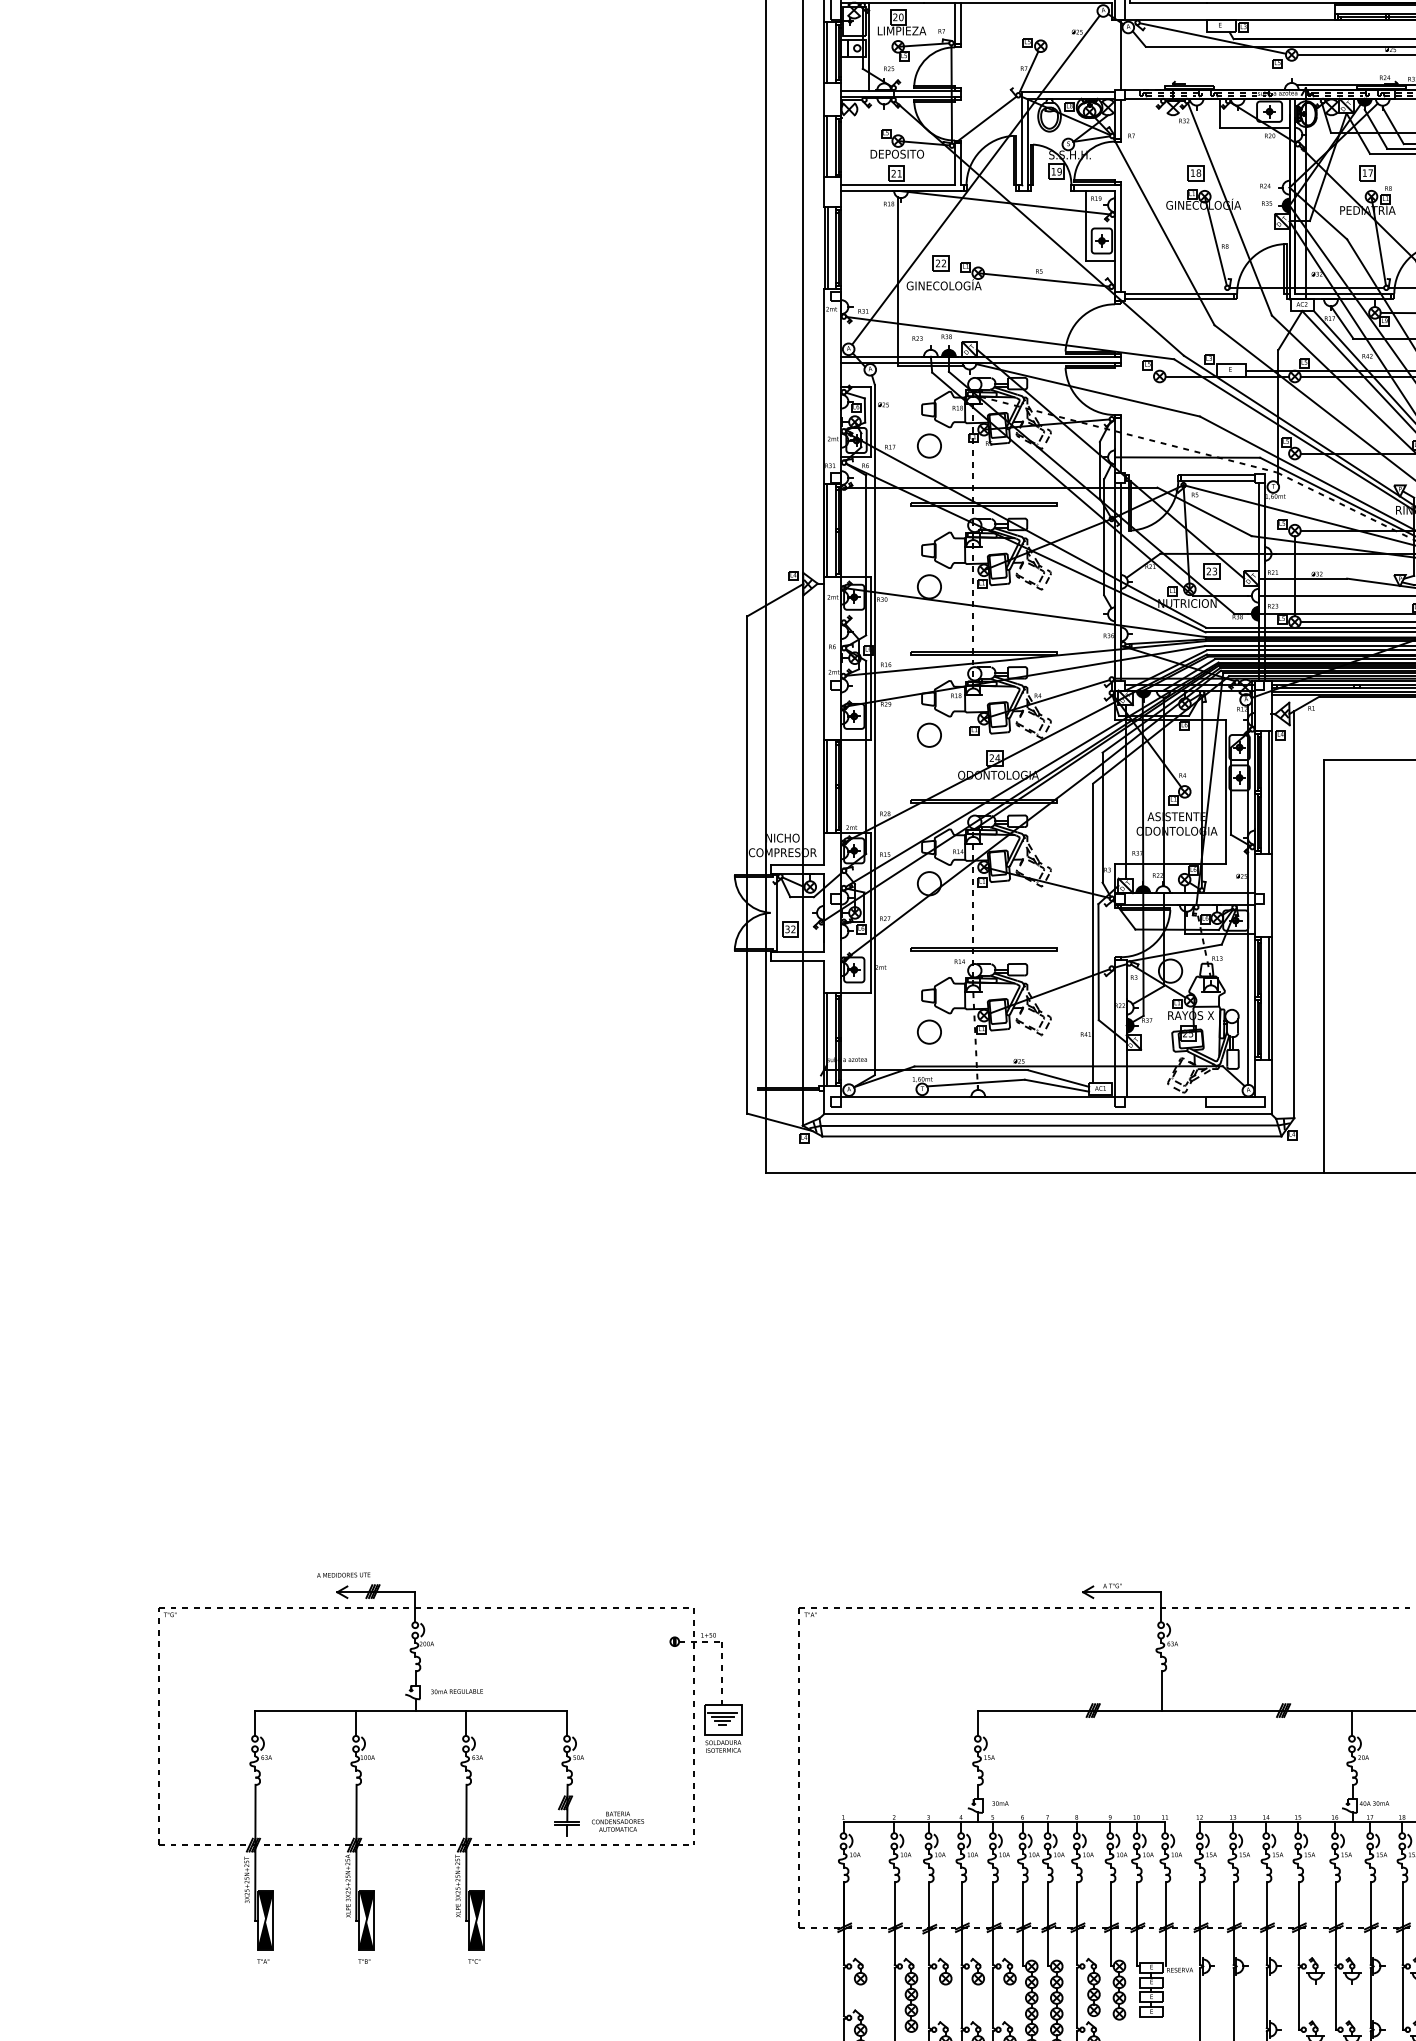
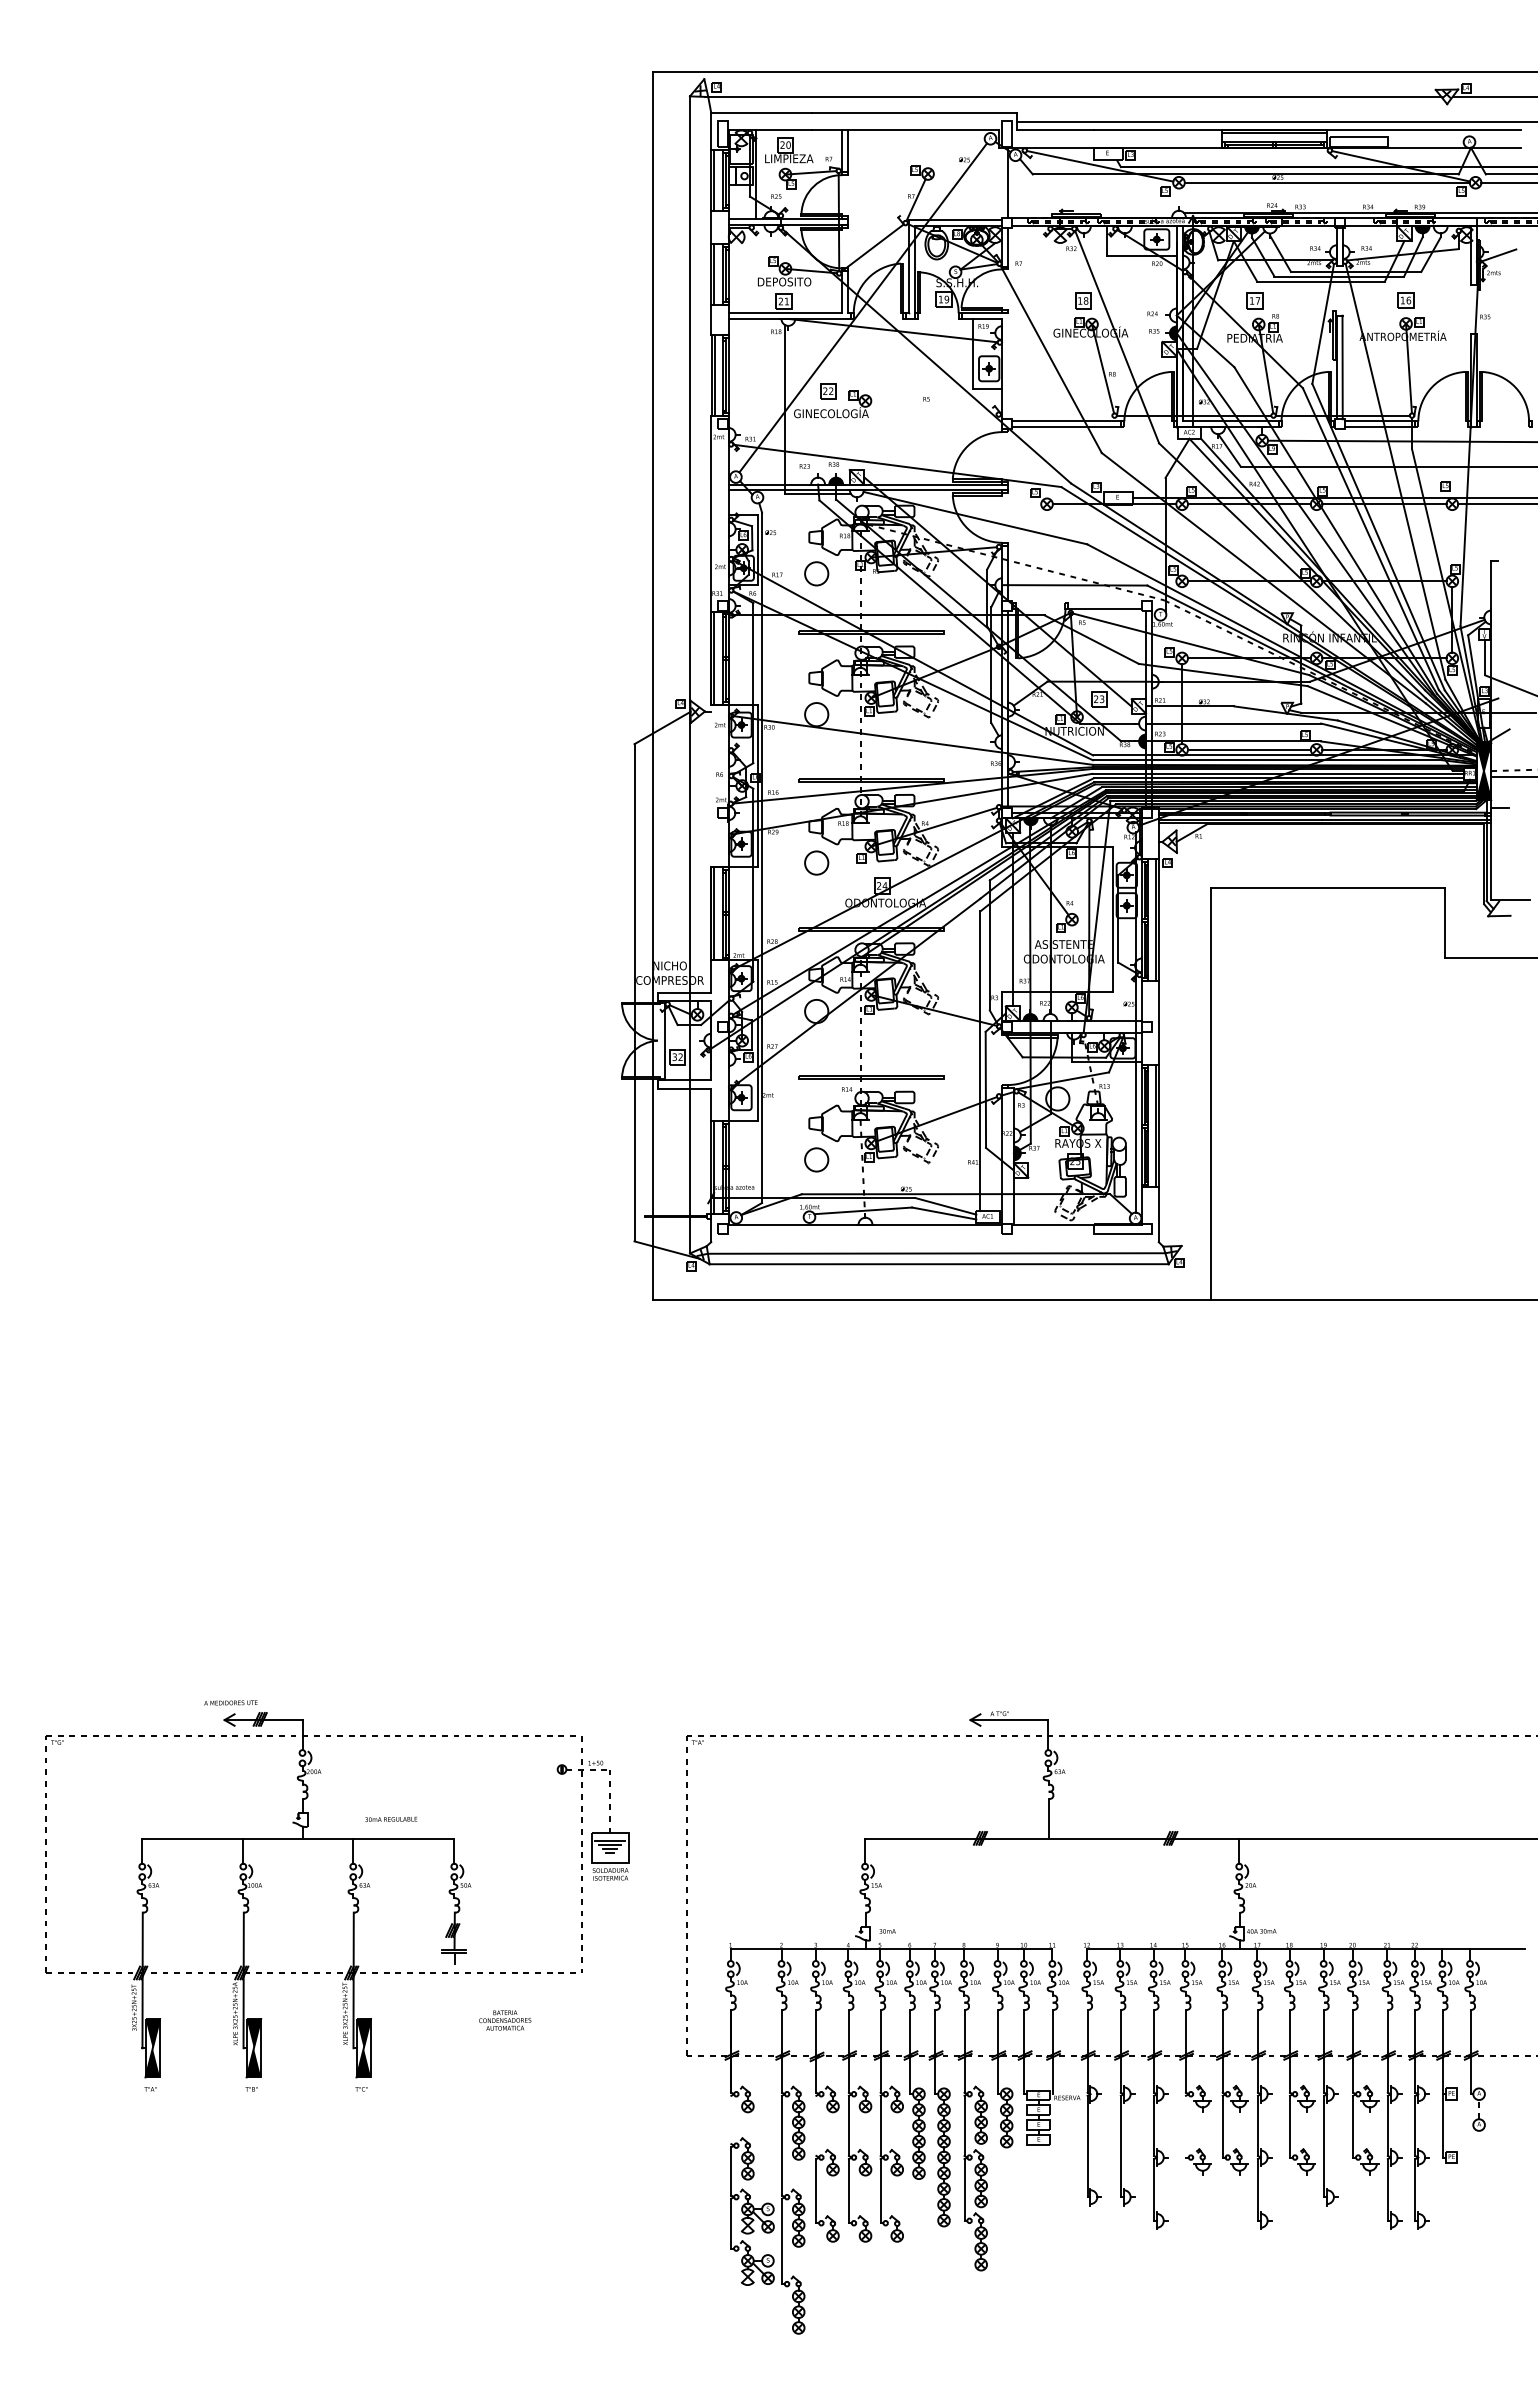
line: (1121, 238) -> (1008, 366), removed
line: (1043, 279) -> (930, 407), removed
line: (1217, 475) -> (1104, 603), removed
line: (824, 657) -> (711, 785), removed
line: (1294, 913) -> (1181, 1041), removed
line: (1047, 1114) -> (934, 1242), removed
text: (457, 1690) -> (391, 1818), moved
text: (618, 1821) -> (505, 2020), moved
line: (844, 1991) -> (731, 2119), removed
line: (929, 1997) -> (816, 2125), removed
line: (1298, 1998) -> (1185, 2126), removed

